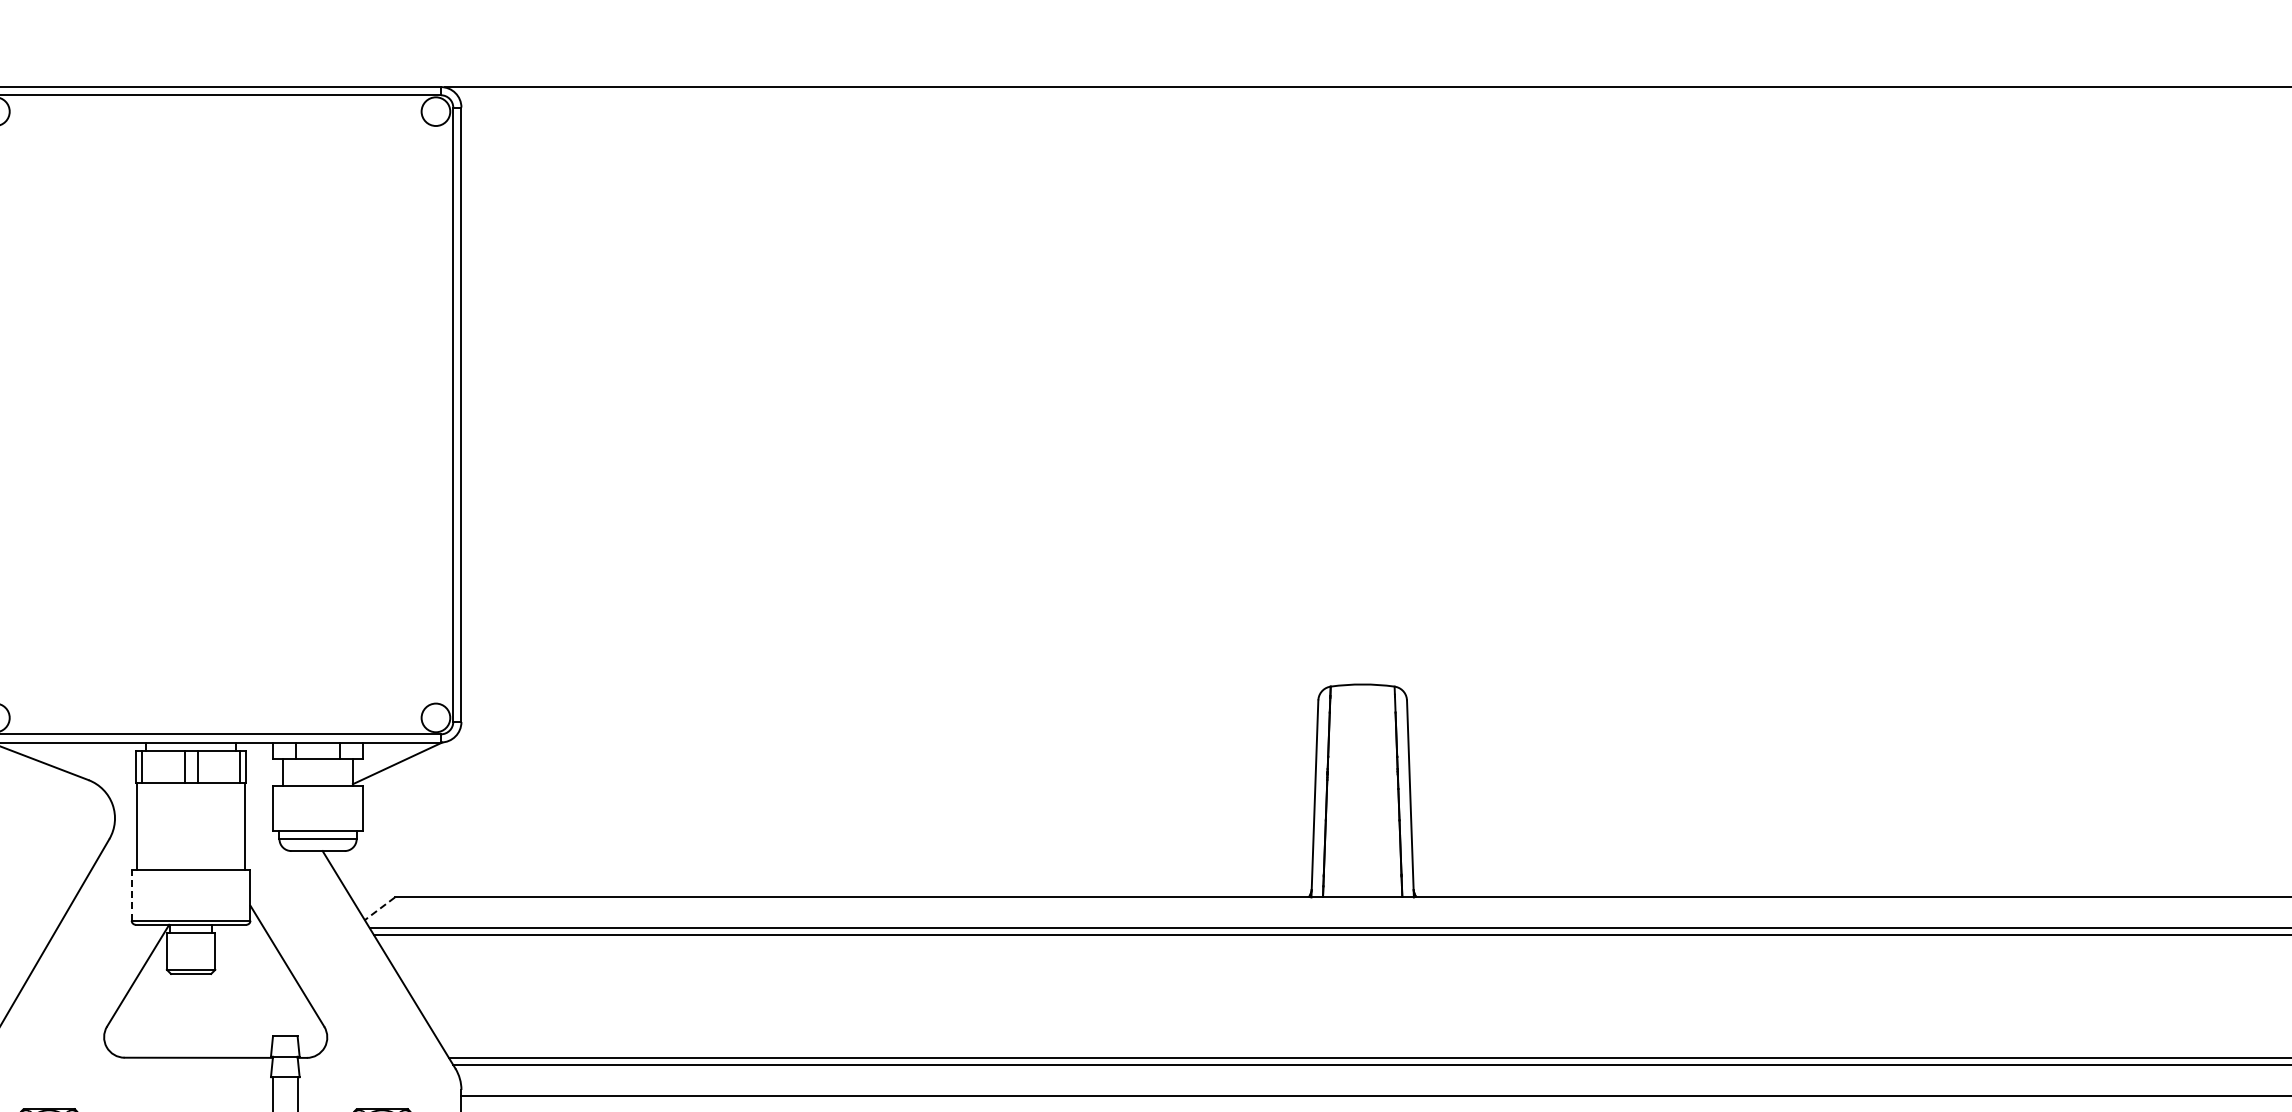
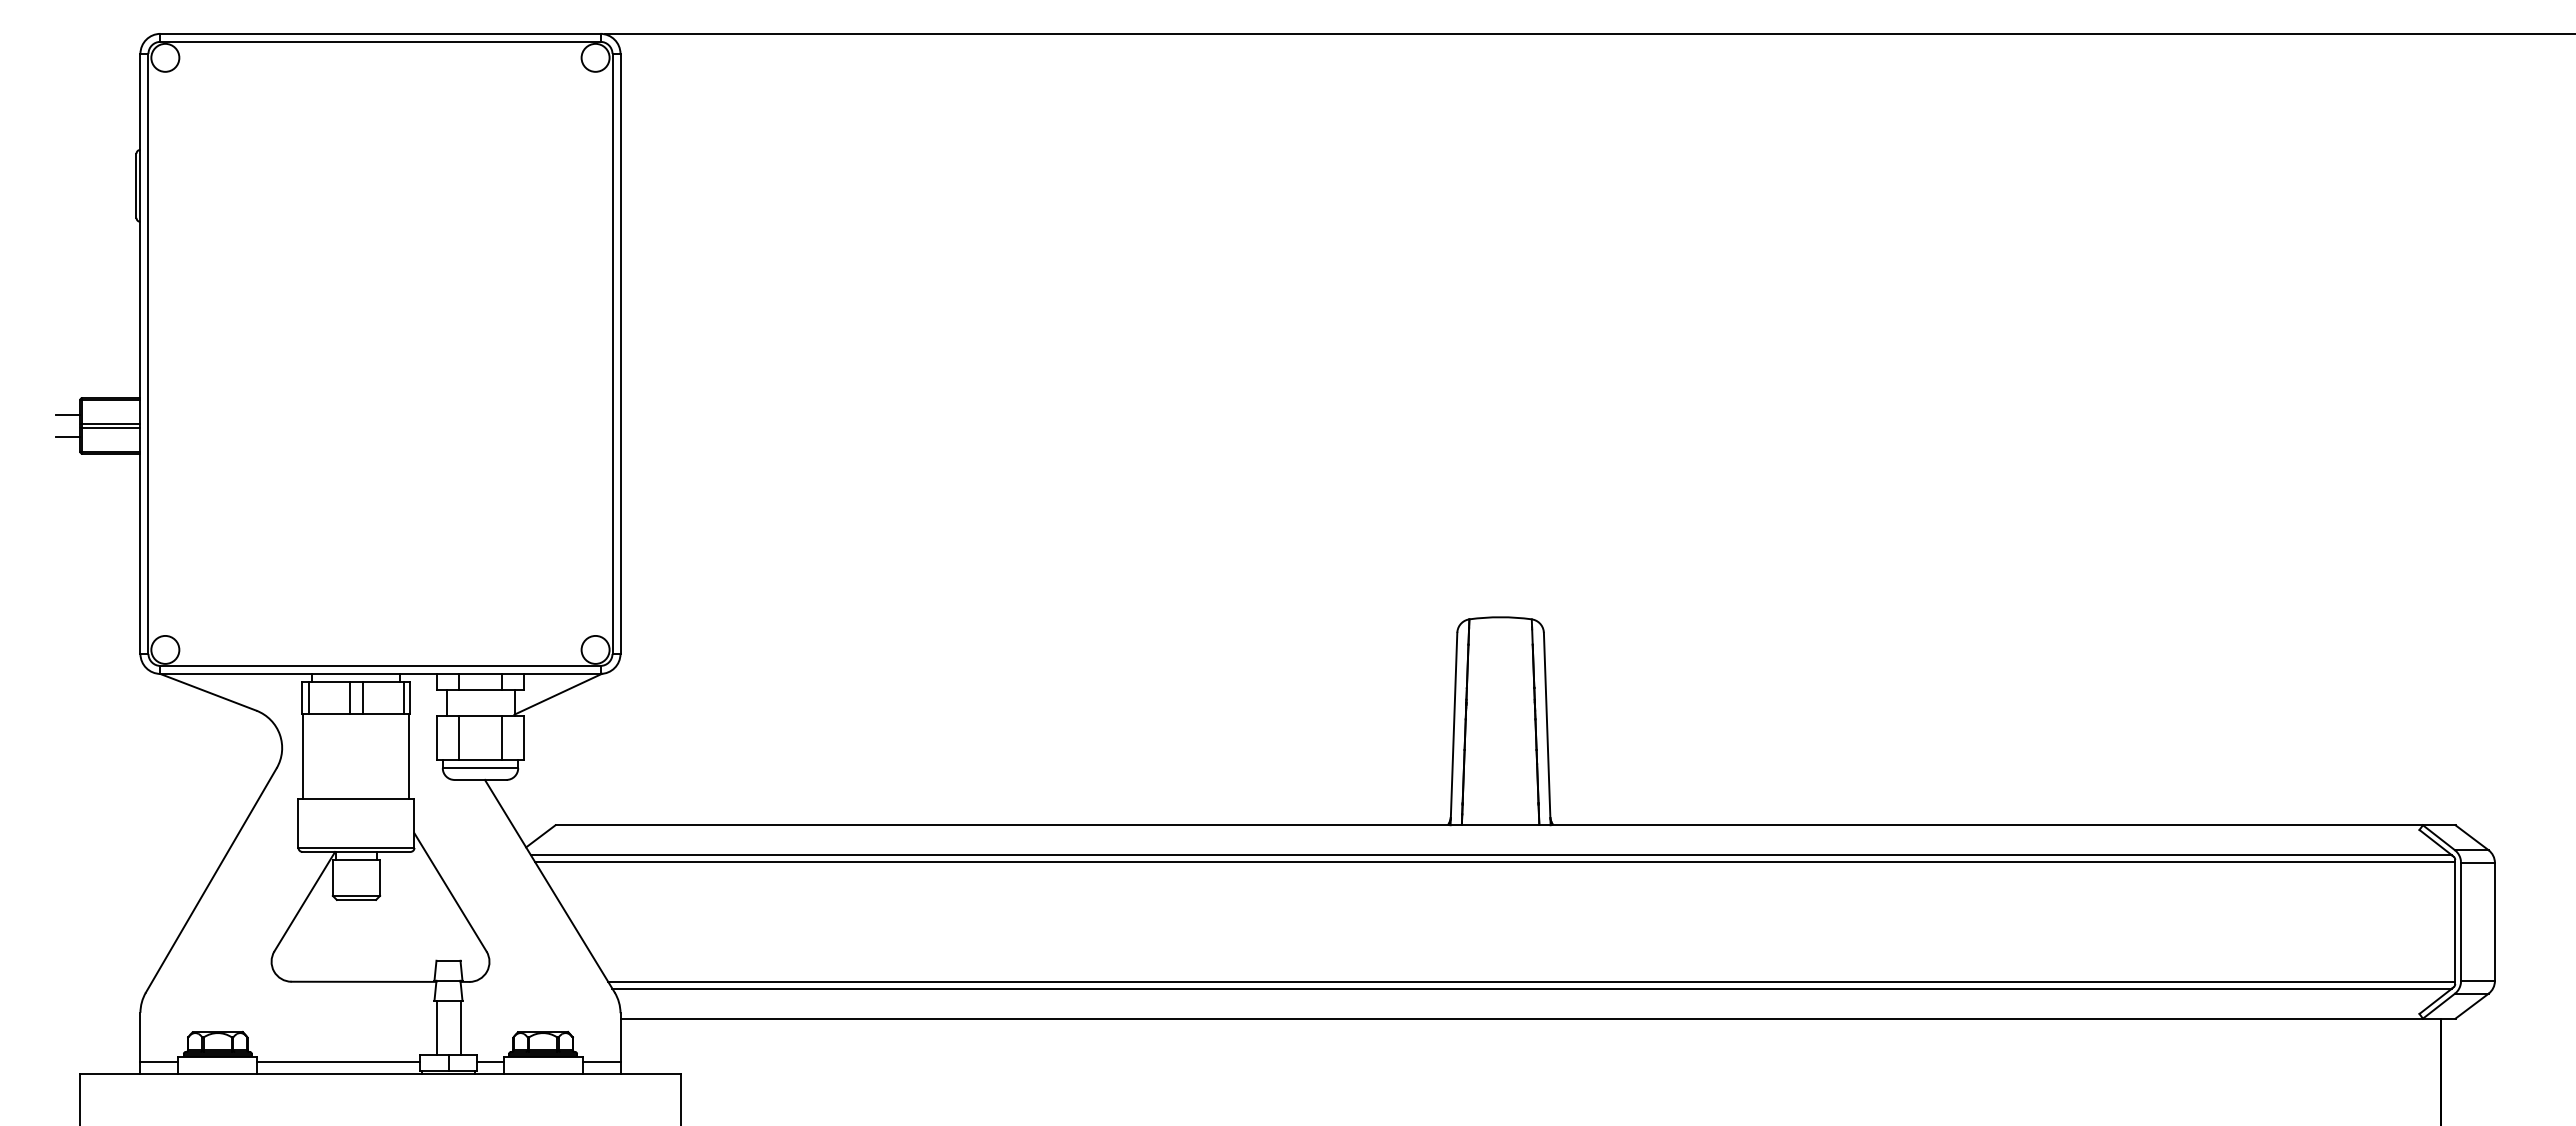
line: (295, 807) -> (458, 737), added
line: (340, 807) -> (502, 737), added
line: (131, 895) -> (298, 823), dashed -> solid
line: (379, 908) -> (540, 836), dashed -> solid

